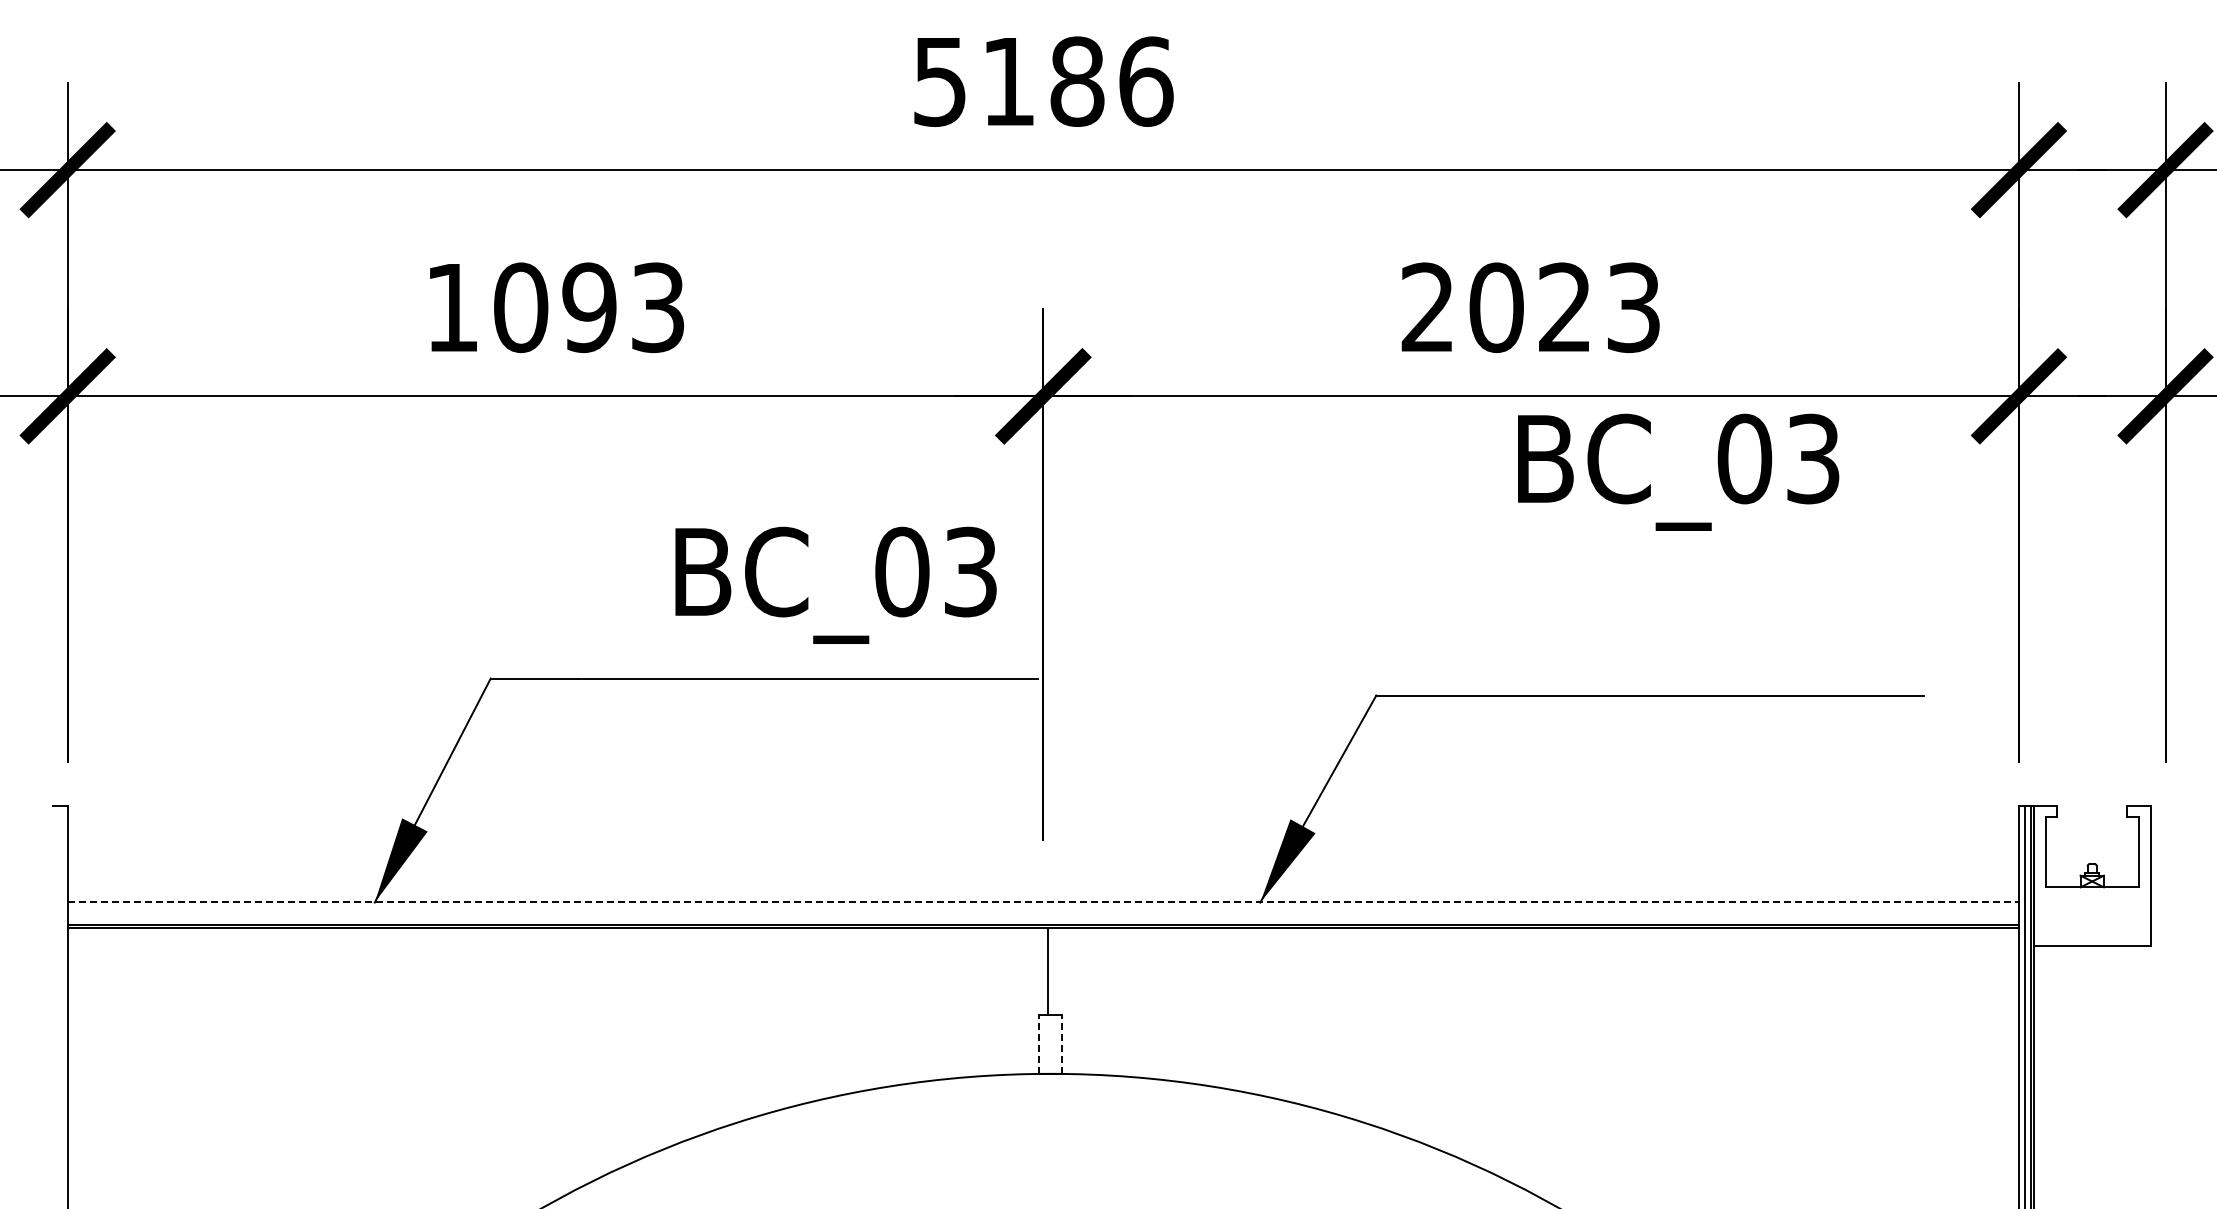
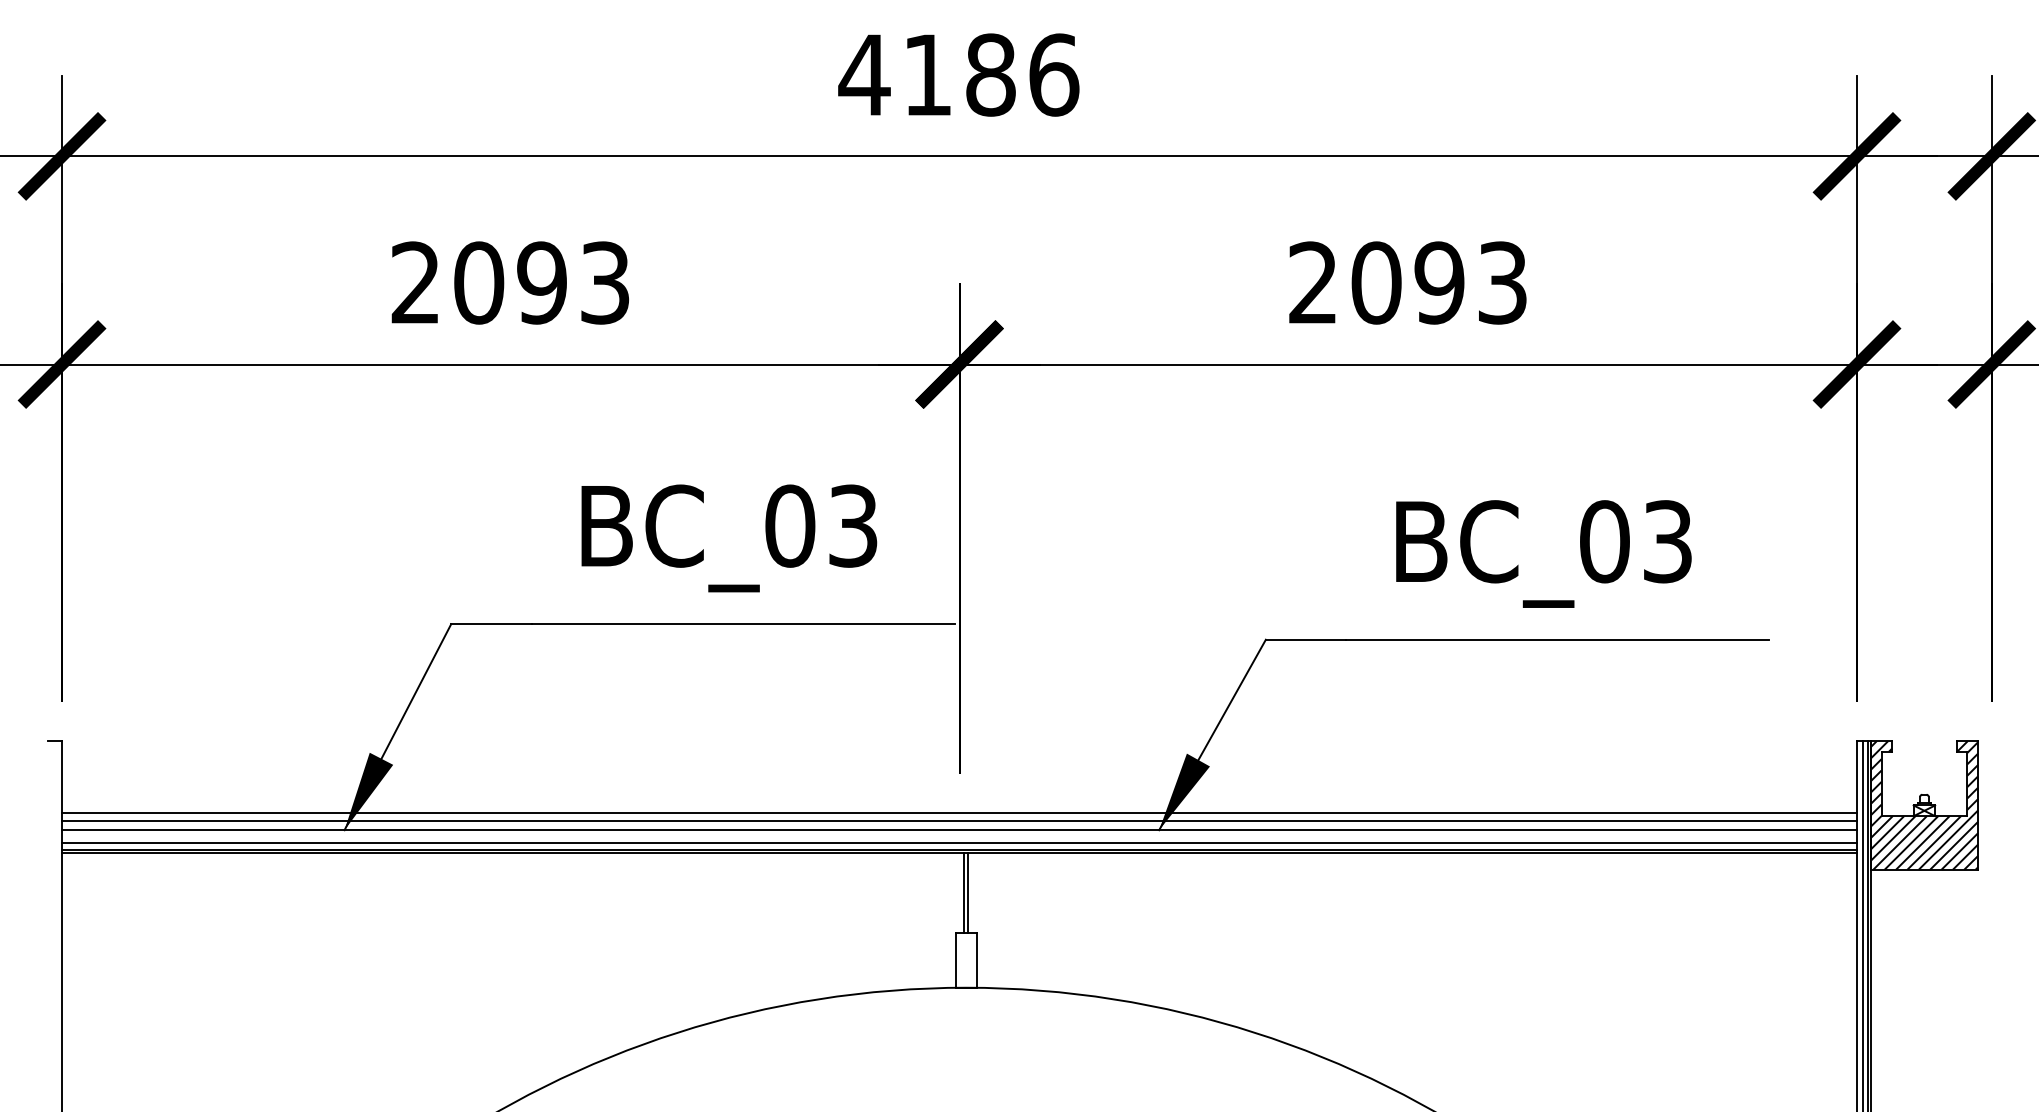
text: (939, 82) -> (864, 75), 5186 -> 4186
text: (451, 306) -> (415, 281), 1093 -> 2093
text: (1565, 307) -> (1439, 282), 2023 -> 2093
text: (1678, 471) -> (1543, 553), moved
text: (835, 584) -> (728, 537), moved
hatch: (2091, 875) -> (1923, 805), added
line: (1042, 883) -> (958, 812), added
line: (1042, 892) -> (958, 820), added
line: (1043, 902) -> (959, 830), dashed -> solid
line: (1042, 916) -> (958, 843), added
line: (1052, 970) -> (967, 892), added
line: (1038, 1044) -> (955, 960), dashed -> solid
line: (1062, 1044) -> (977, 960), dashed -> solid

